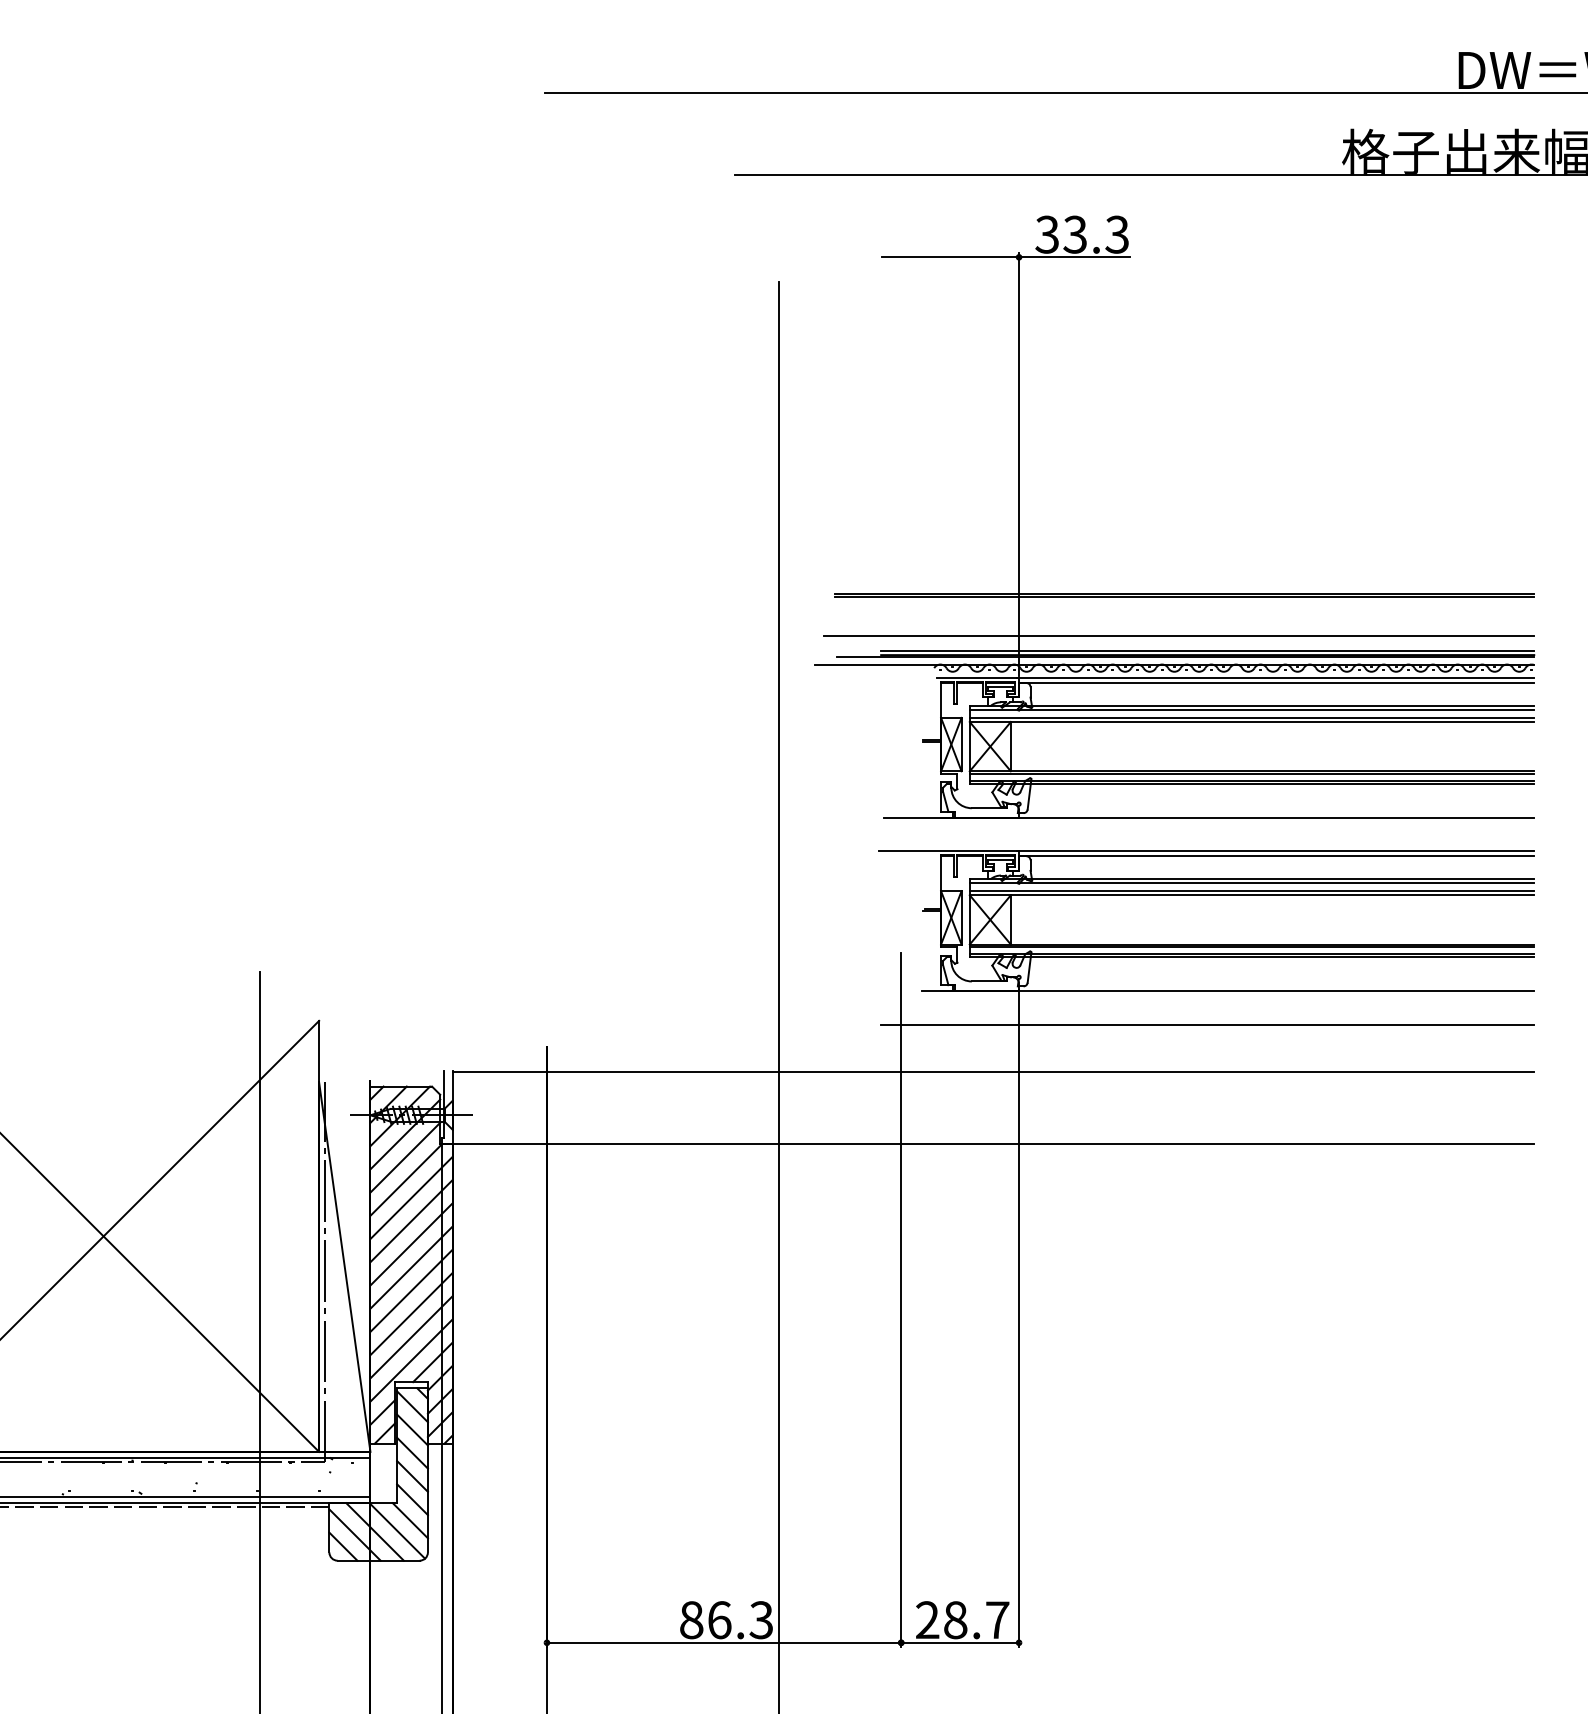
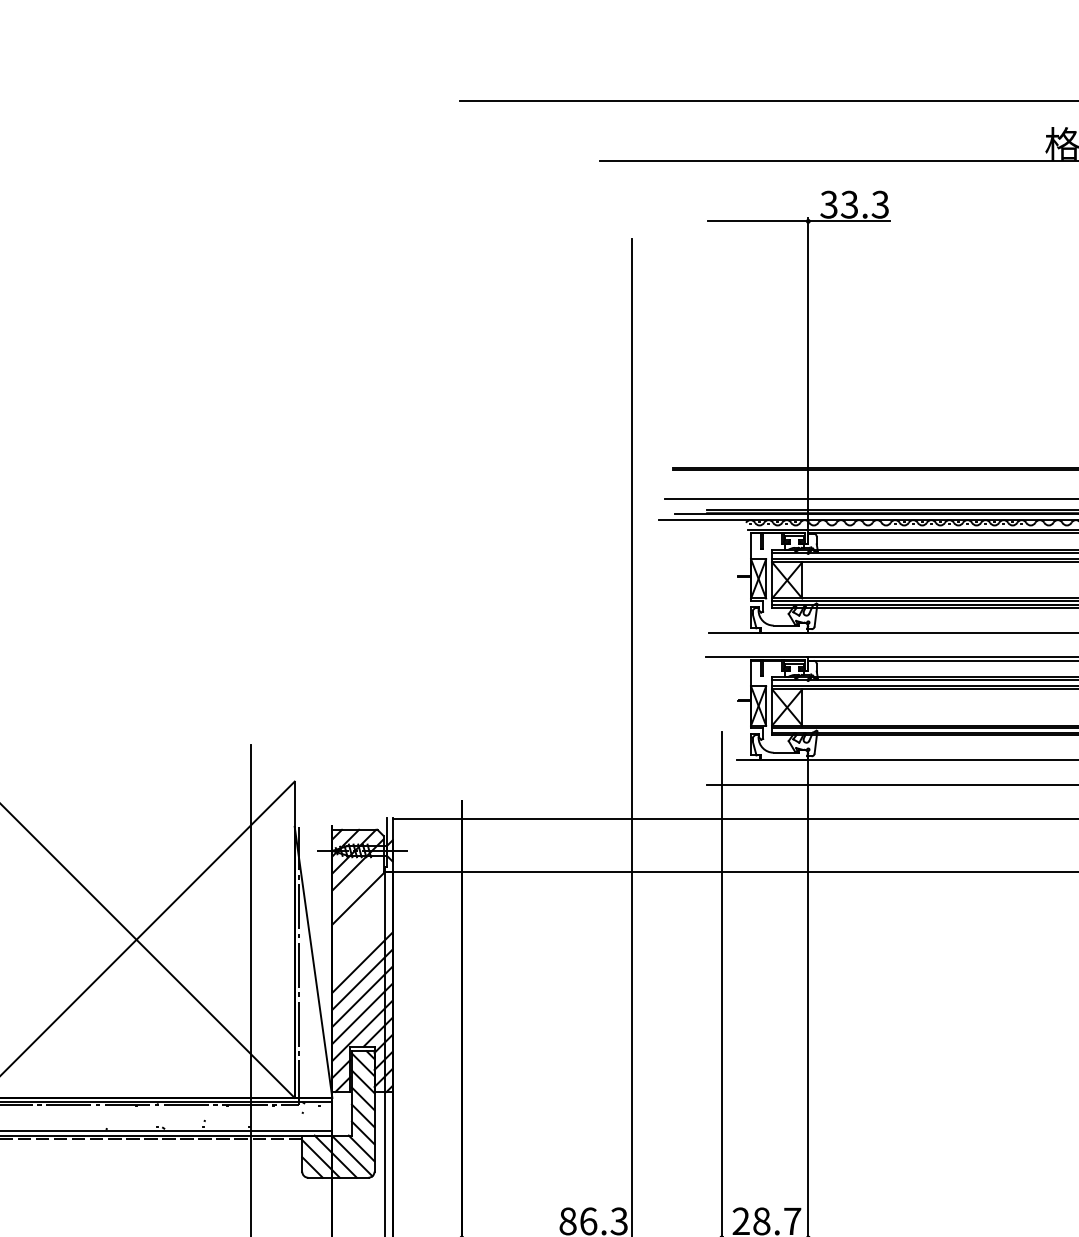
line: (405, 1157) -> (358, 881), removed
line: (411, 1197) -> (362, 911), removed
line: (411, 1221) -> (362, 928), removed
line: (411, 1244) -> (362, 945), removed

